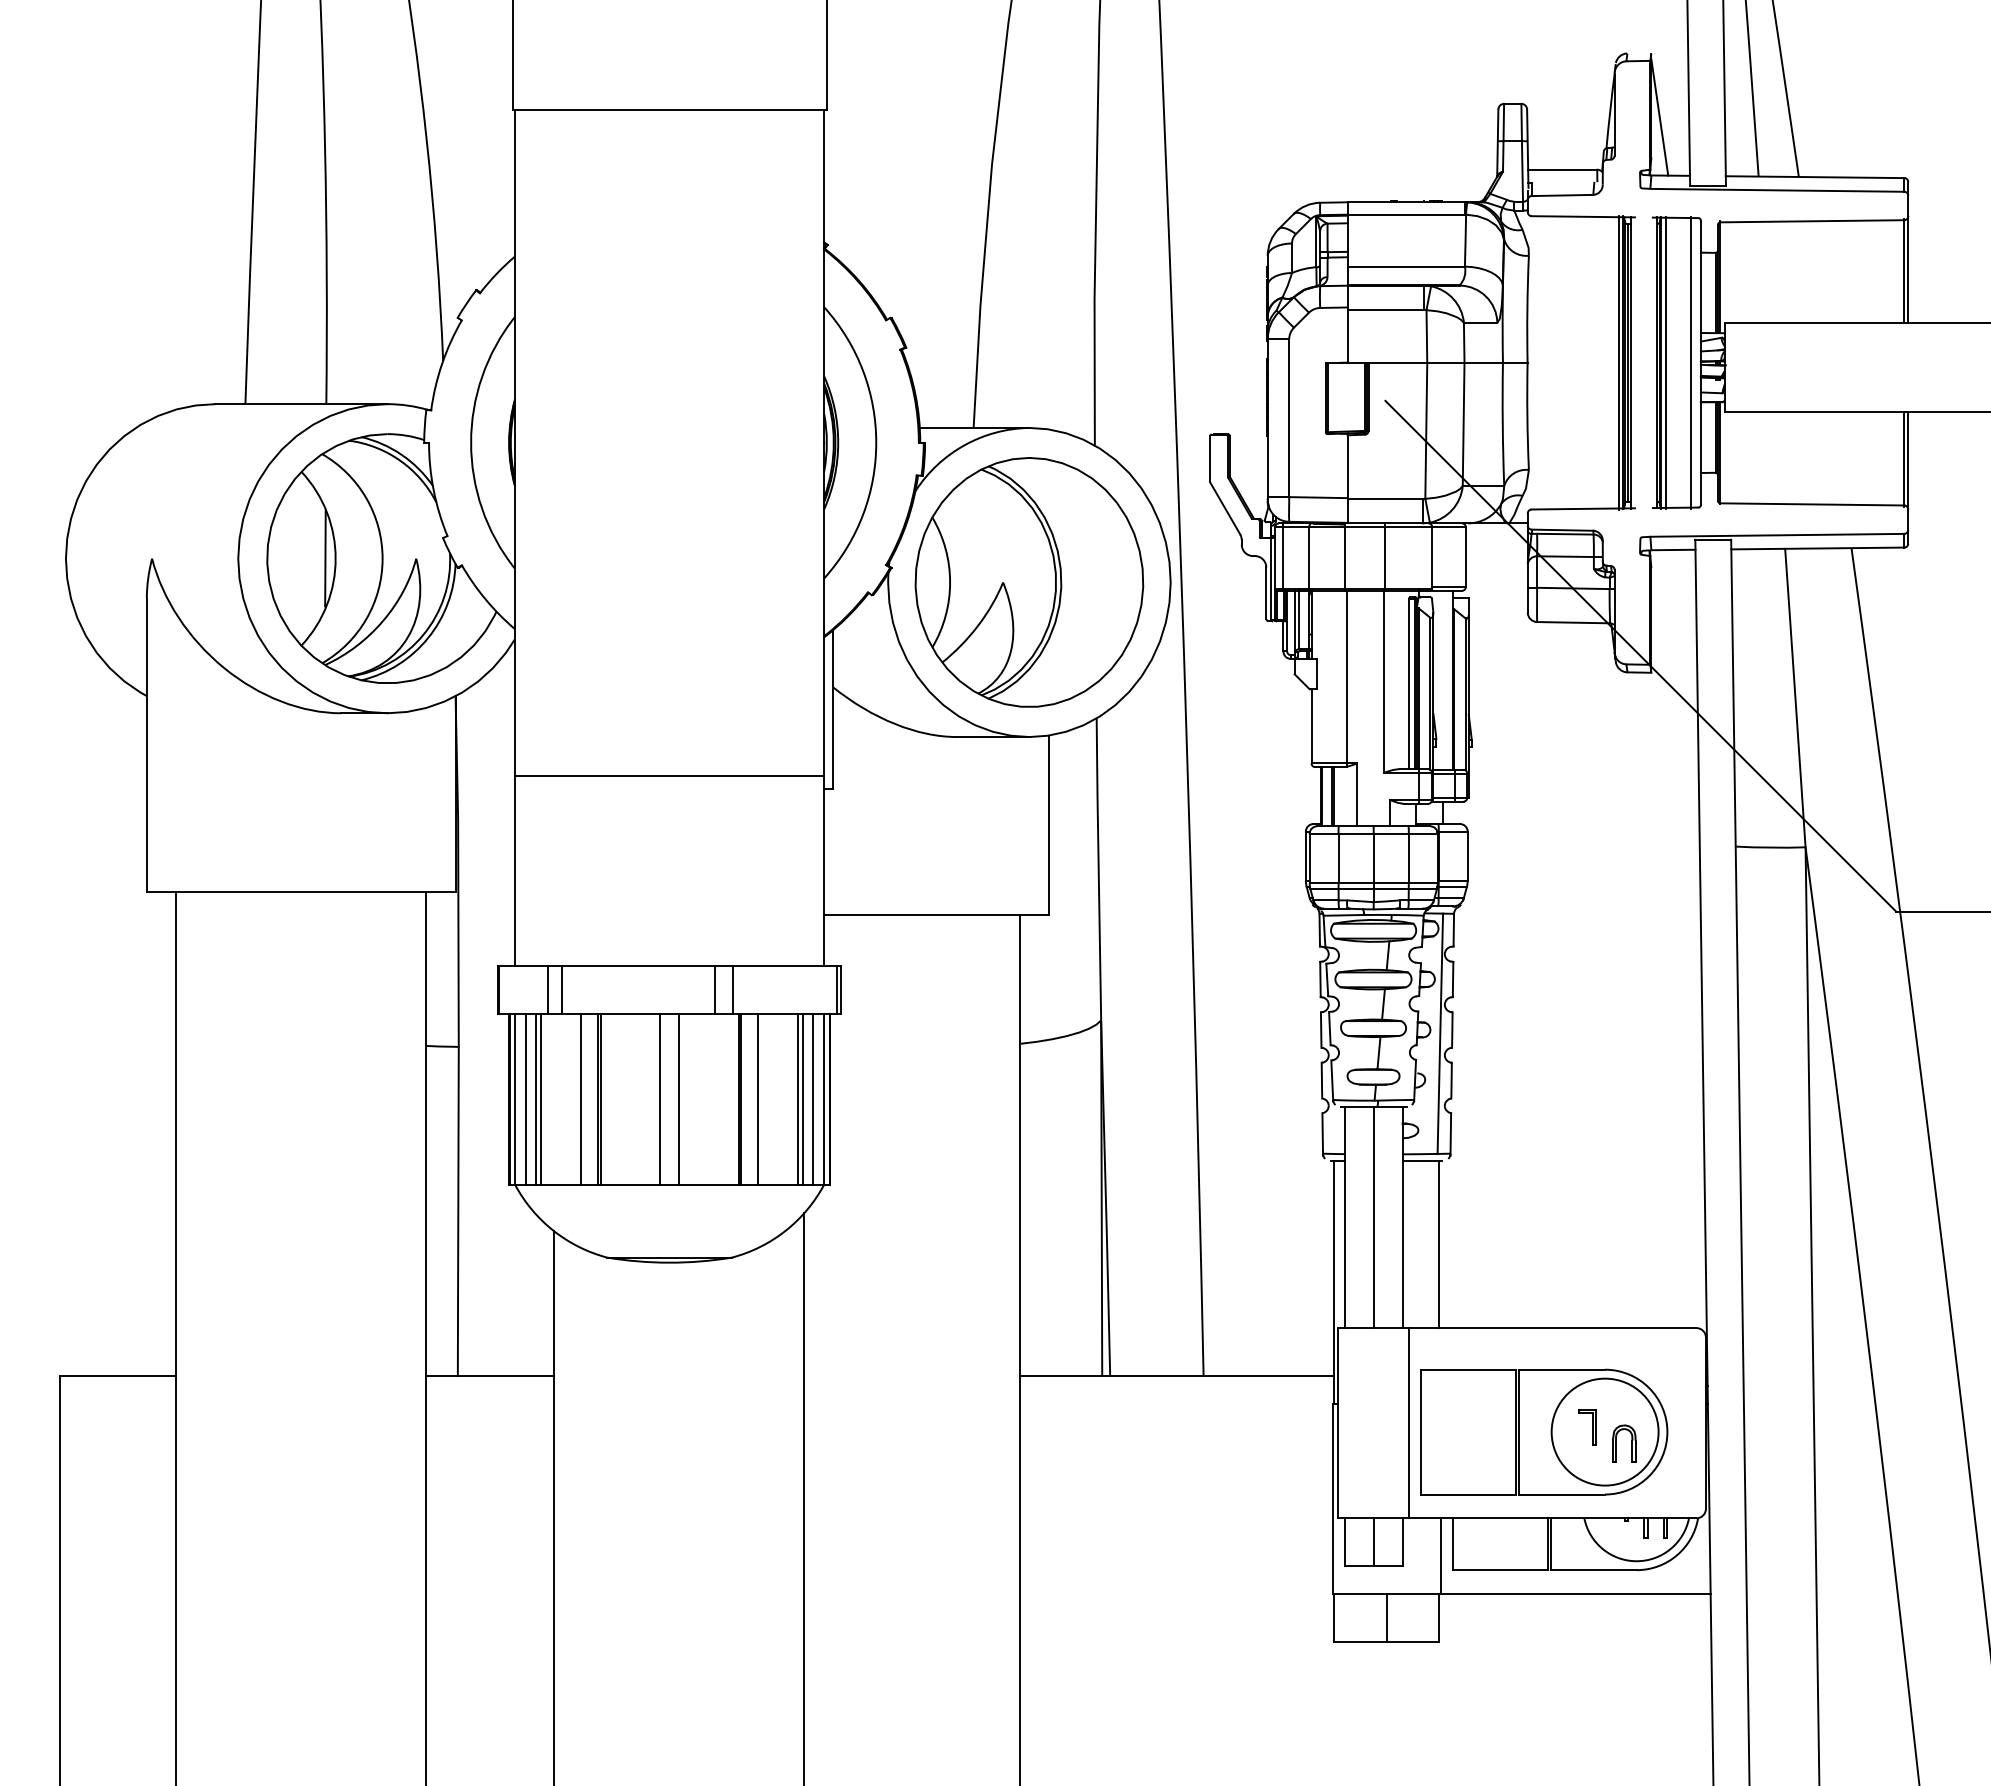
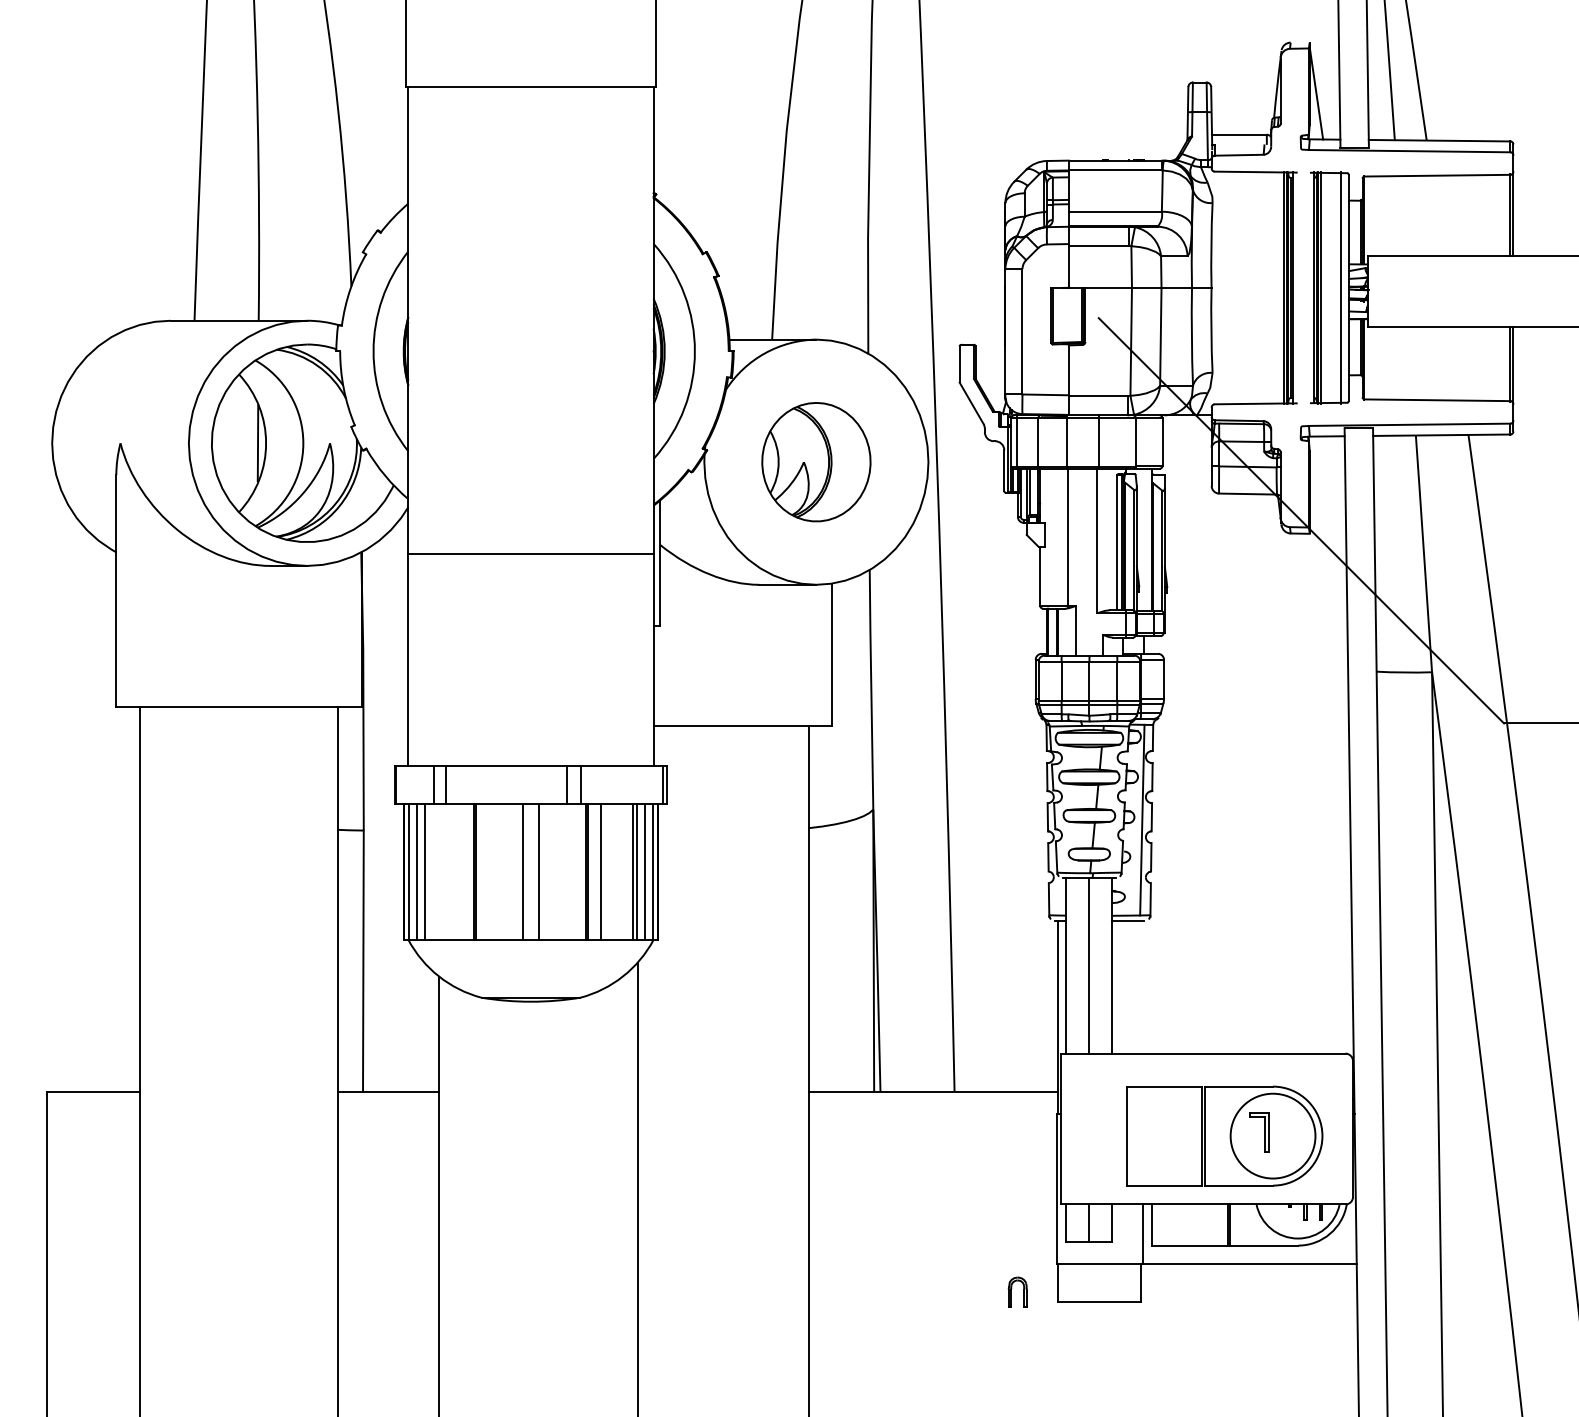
part: (1029, 582) -> (816, 462), size x0.6
line: (669, 775) -> (530, 553), moved
line: (540, 1098) -> (428, 871), removed
line: (581, 1098) -> (461, 871), removed
line: (1439, 1244) -> (1141, 987), removed
line: (1409, 1423) -> (1117, 1129), removed
part: (1587, 1427) -> (1259, 1132), size x1.4
part: (1631, 1443) -> (1023, 1291), moved
line: (1386, 1617) -> (1099, 1283), removed

